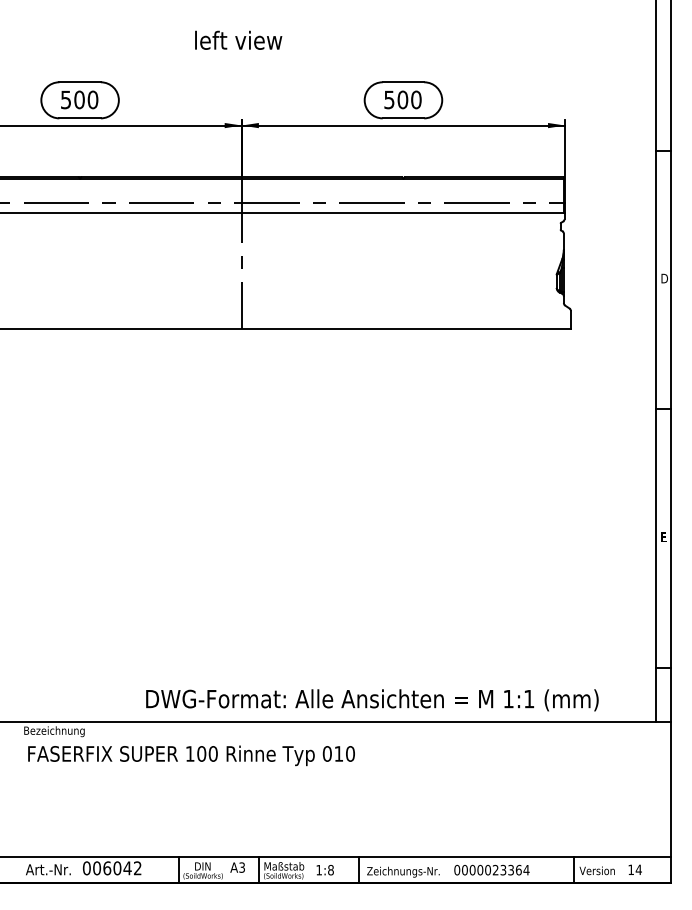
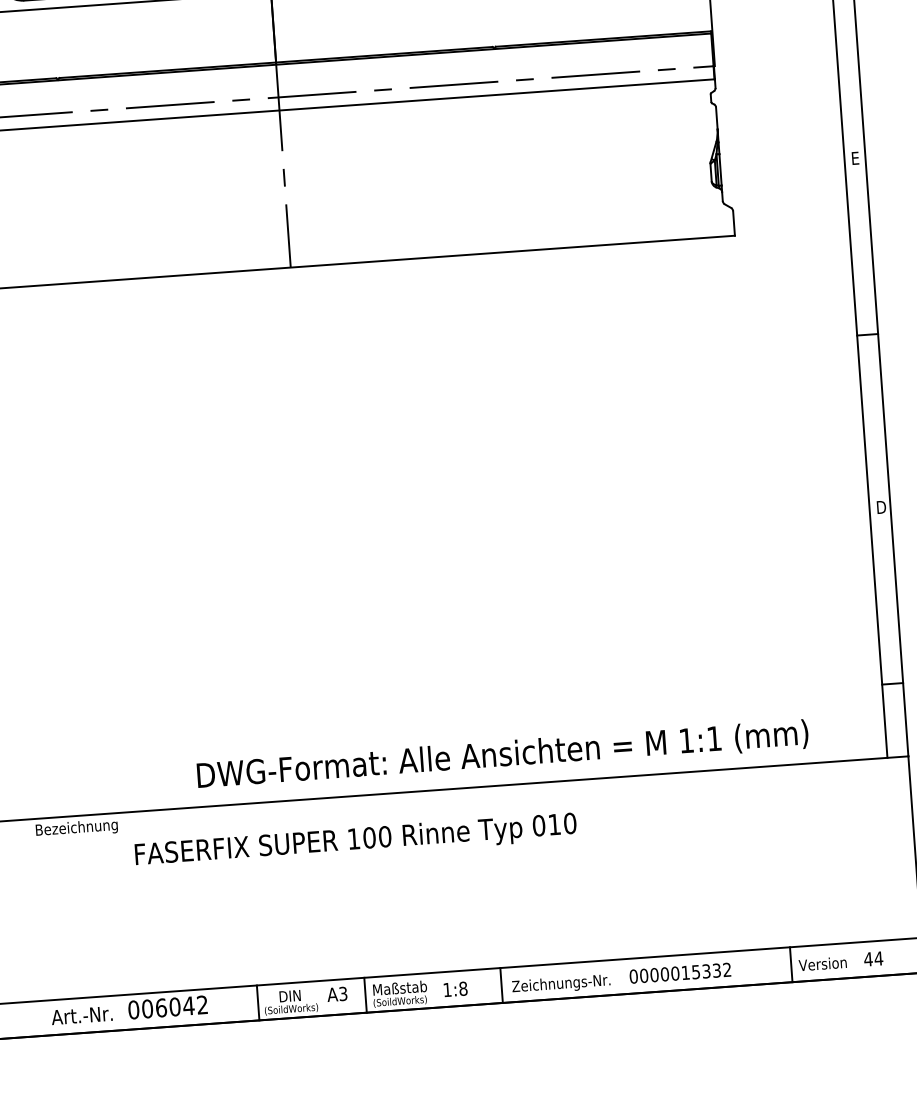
text: (664, 278) -> (856, 158), D -> E
text: (664, 536) -> (881, 506), E -> D
text: (191, 755) -> (355, 840), moved
text: (510, 869) -> (705, 970), 0000023364 -> 0000015332
text: (631, 869) -> (868, 958), 14 -> 44

